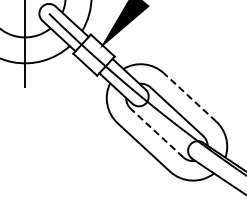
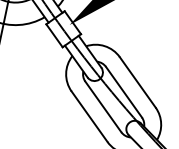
line: (190, 97) -> (138, 82), dashed -> solid
line: (157, 133) -> (103, 107), dashed -> solid

